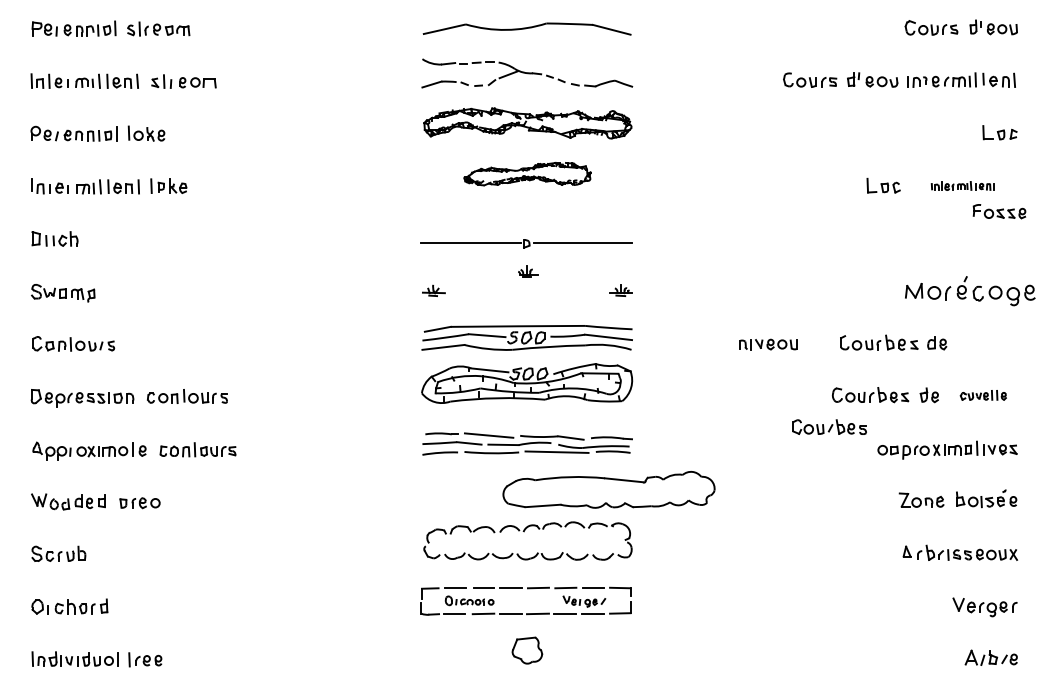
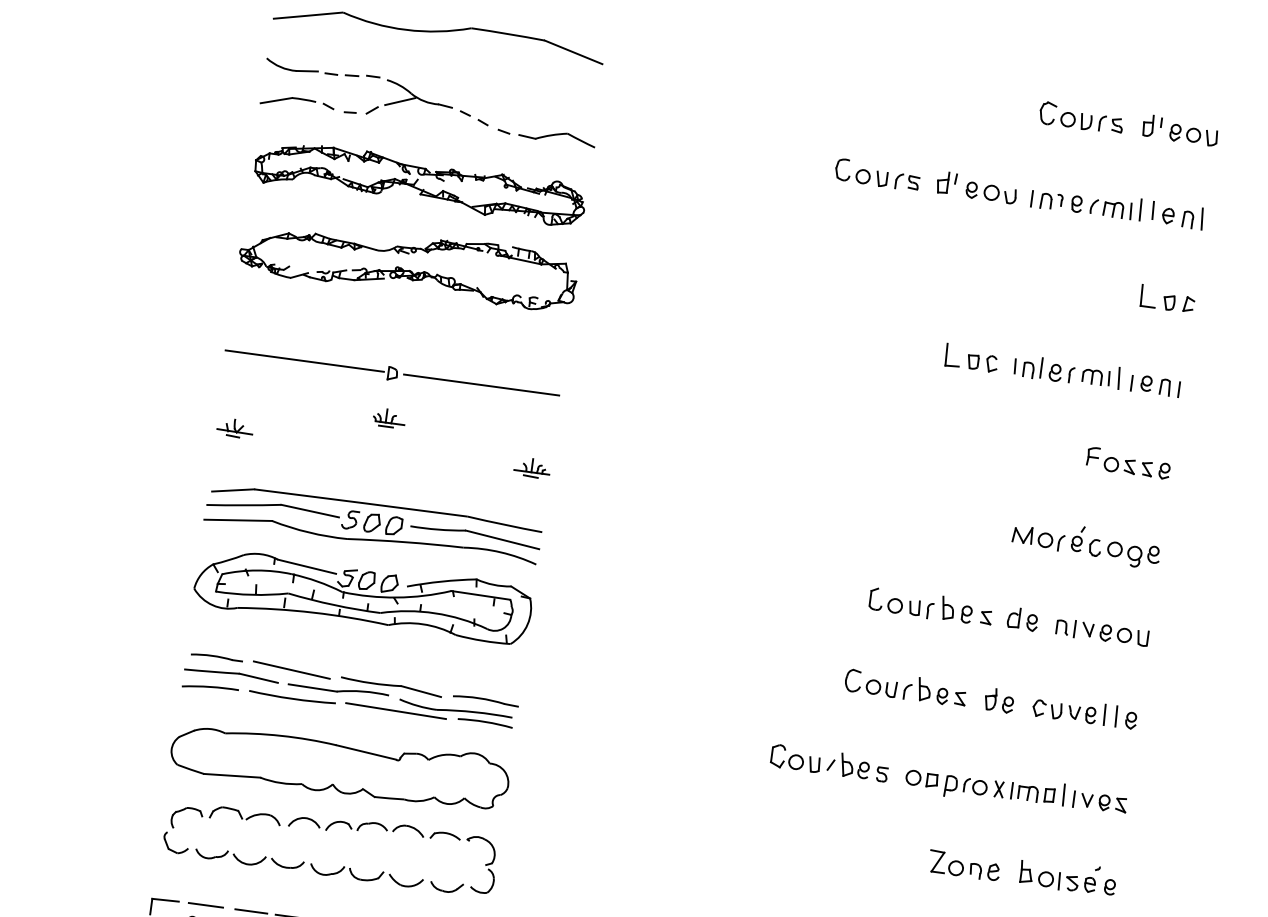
part: (527, 173) -> (408, 262), size x1.67
part: (962, 185) -> (1096, 374), size x1.67
part: (999, 211) -> (1128, 463), moved
part: (969, 290) -> (1085, 542), size x0.71
part: (768, 344) -> (1102, 632), moved
part: (983, 395) -> (1085, 712), size x1.43
part: (829, 426) -> (829, 762), moved
part: (608, 489) -> (339, 763), moved

